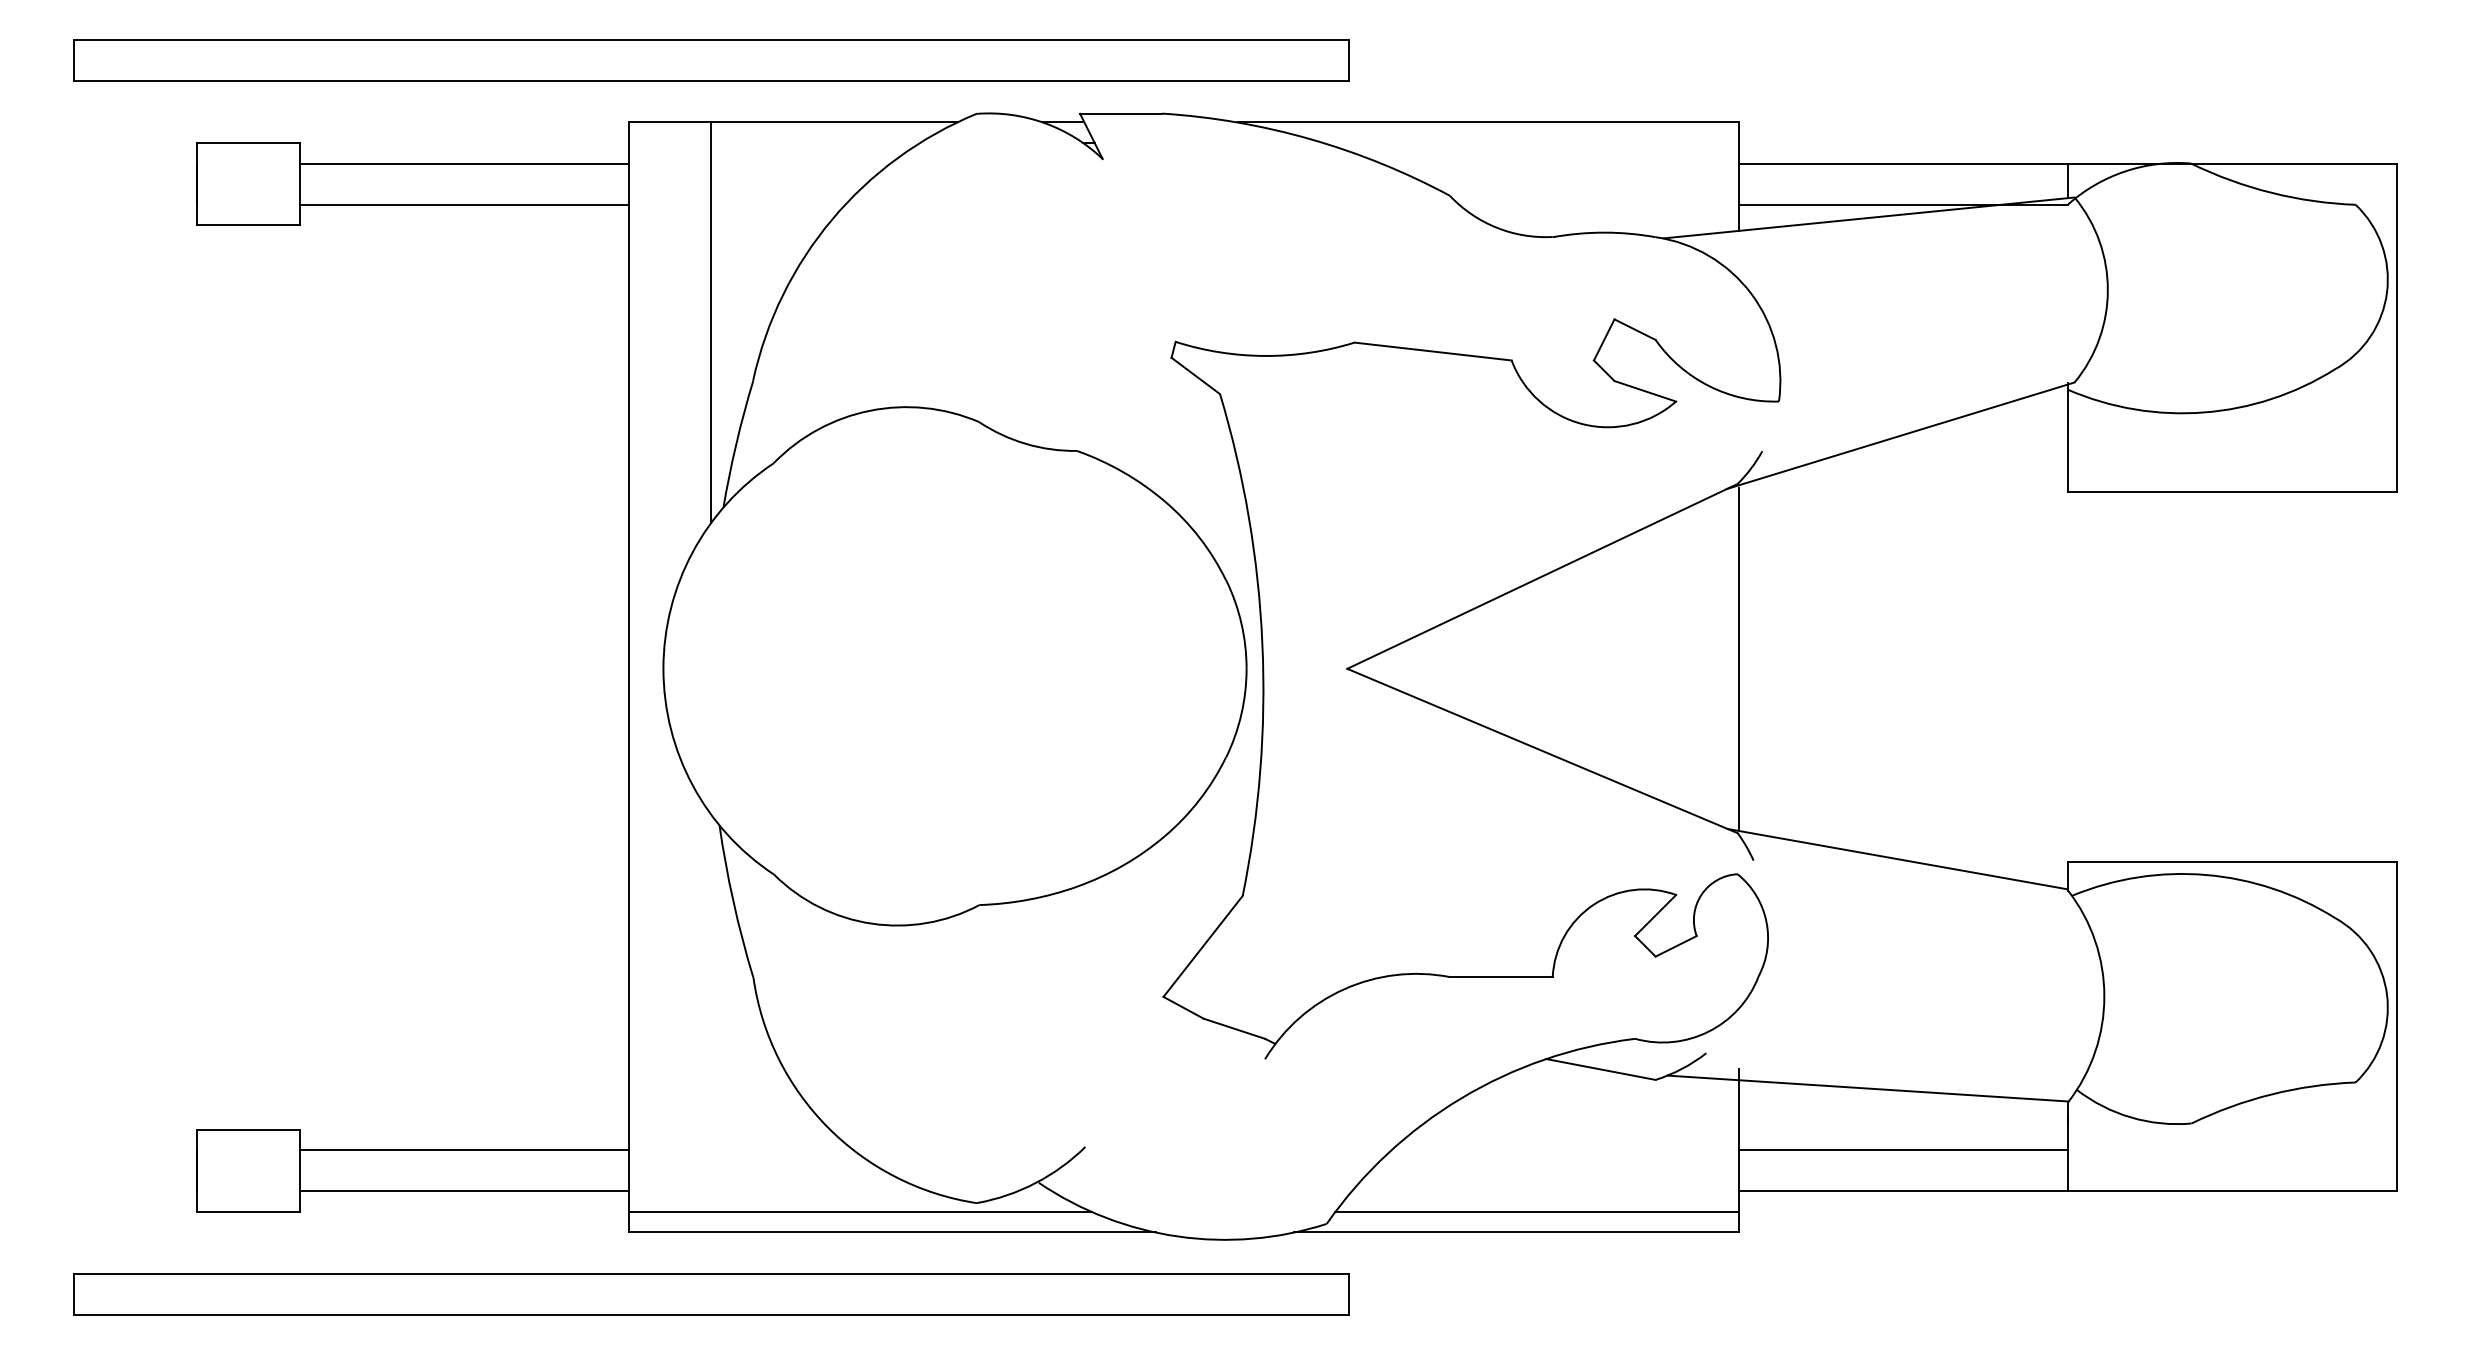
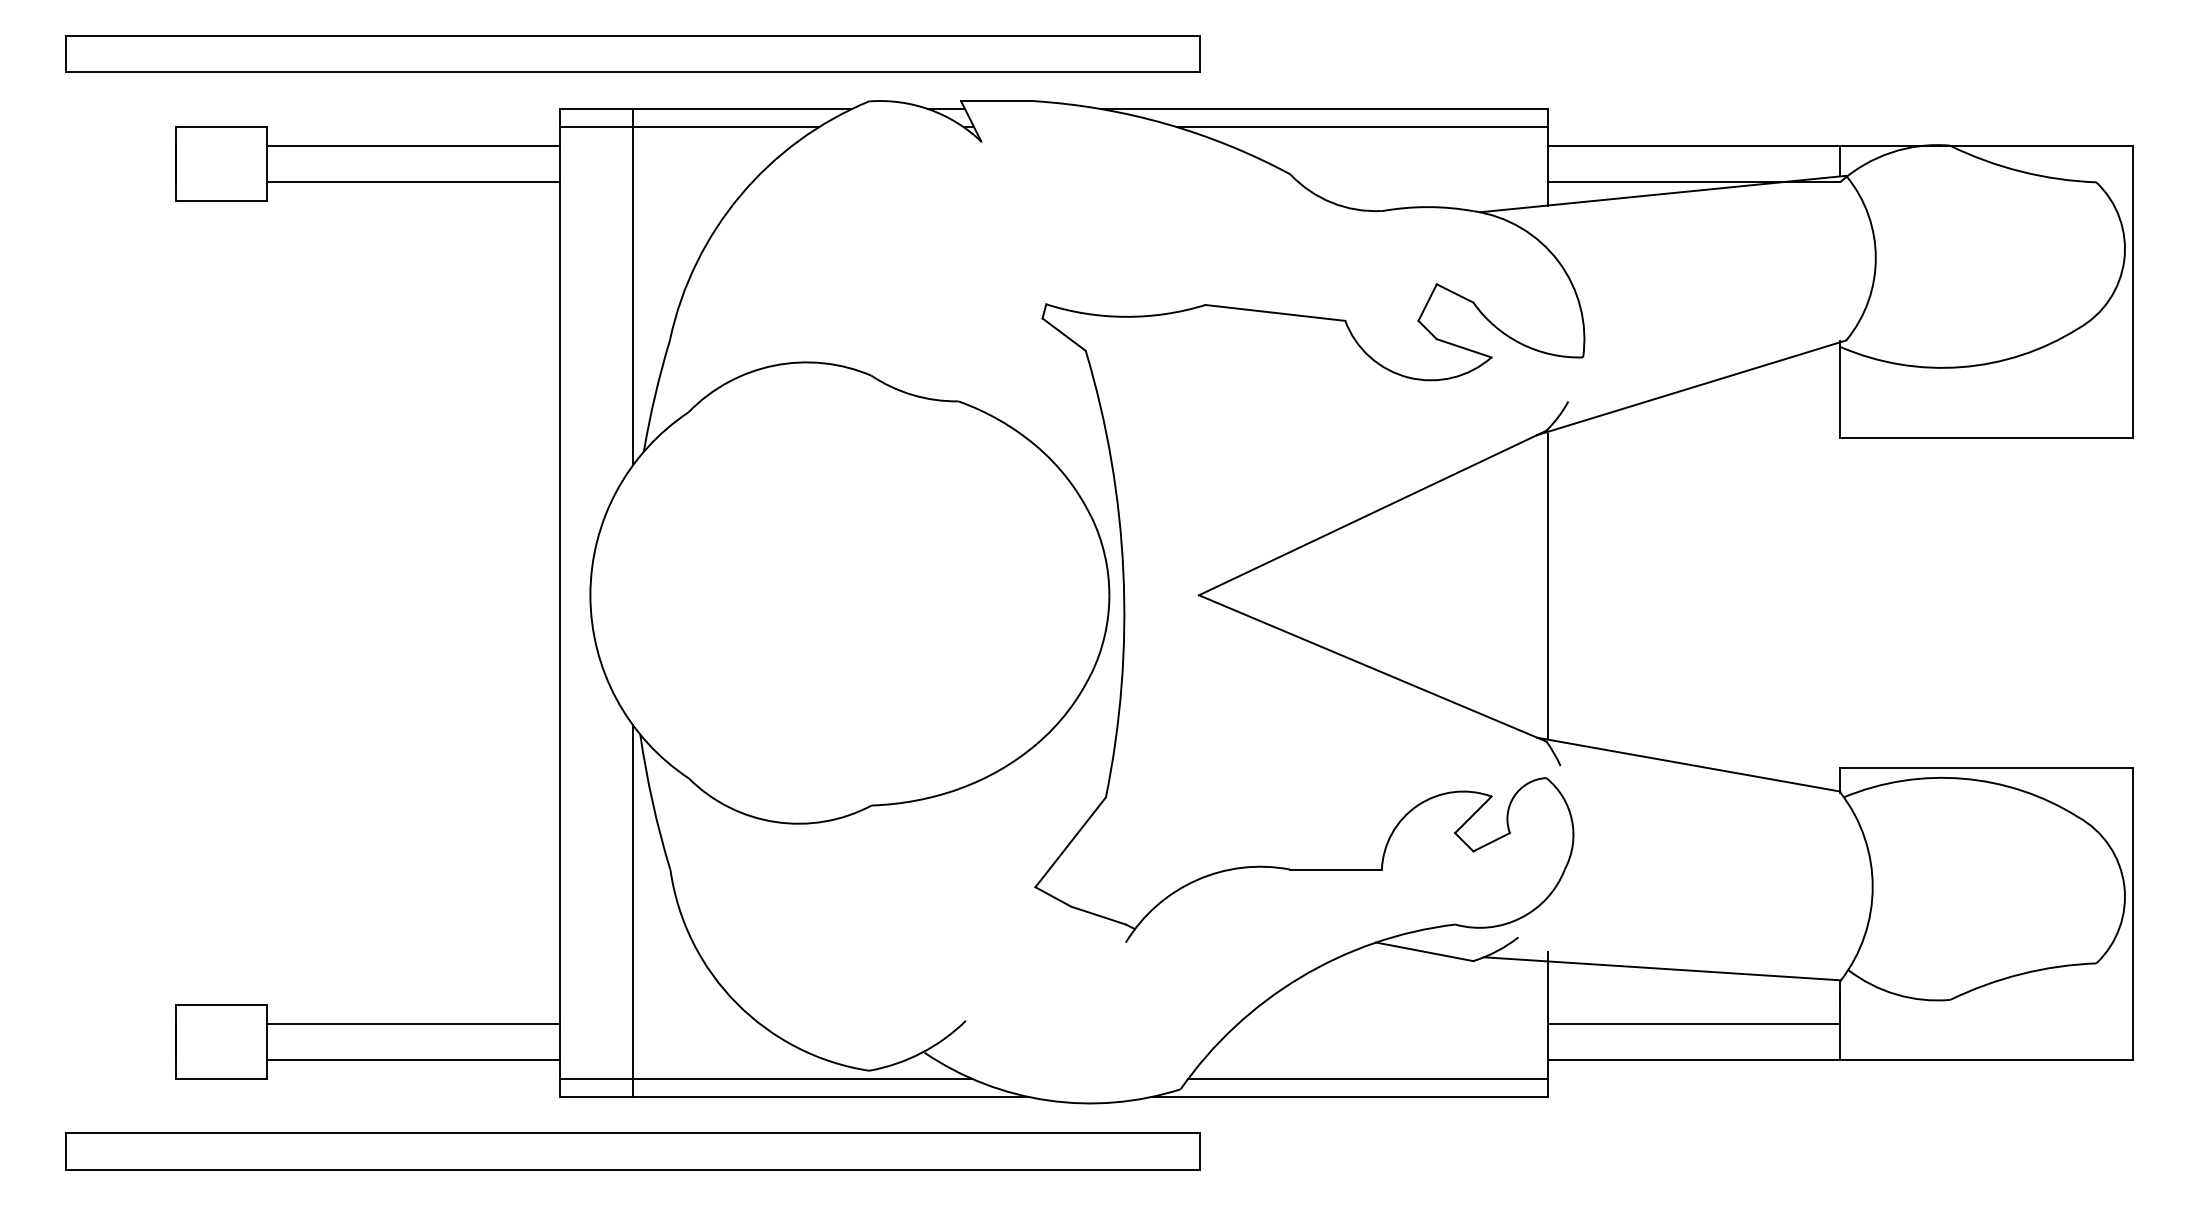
line: (773, 143) -> (688, 127), added
line: (1531, 143) -> (1362, 127), added
line: (711, 1023) -> (633, 910), added

